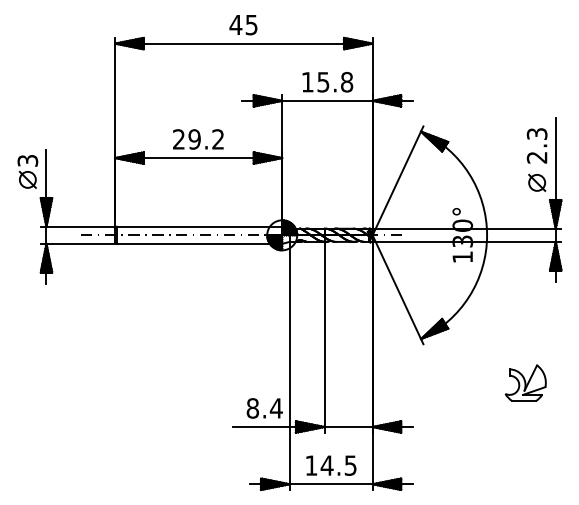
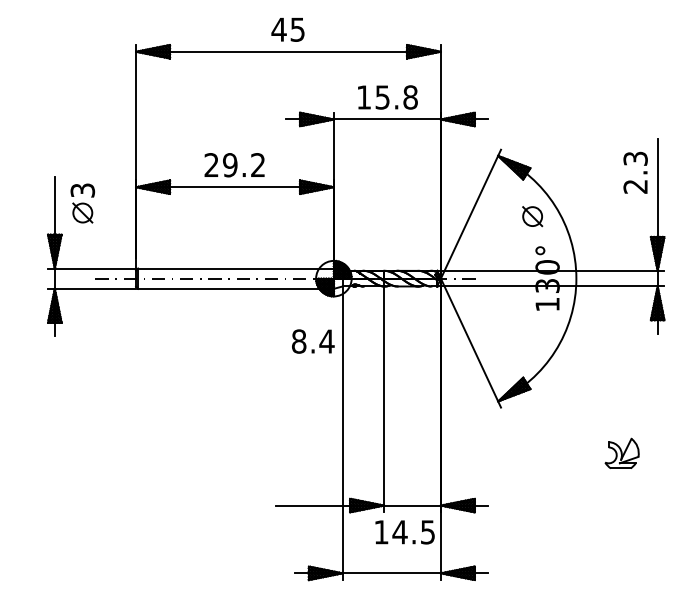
part: (27, 171) -> (82, 203), moved
part: (537, 182) -> (532, 216), moved
part: (525, 383) -> (621, 453), size x0.7
text: (265, 408) -> (313, 341), moved
text: (330, 465) -> (404, 532), moved

